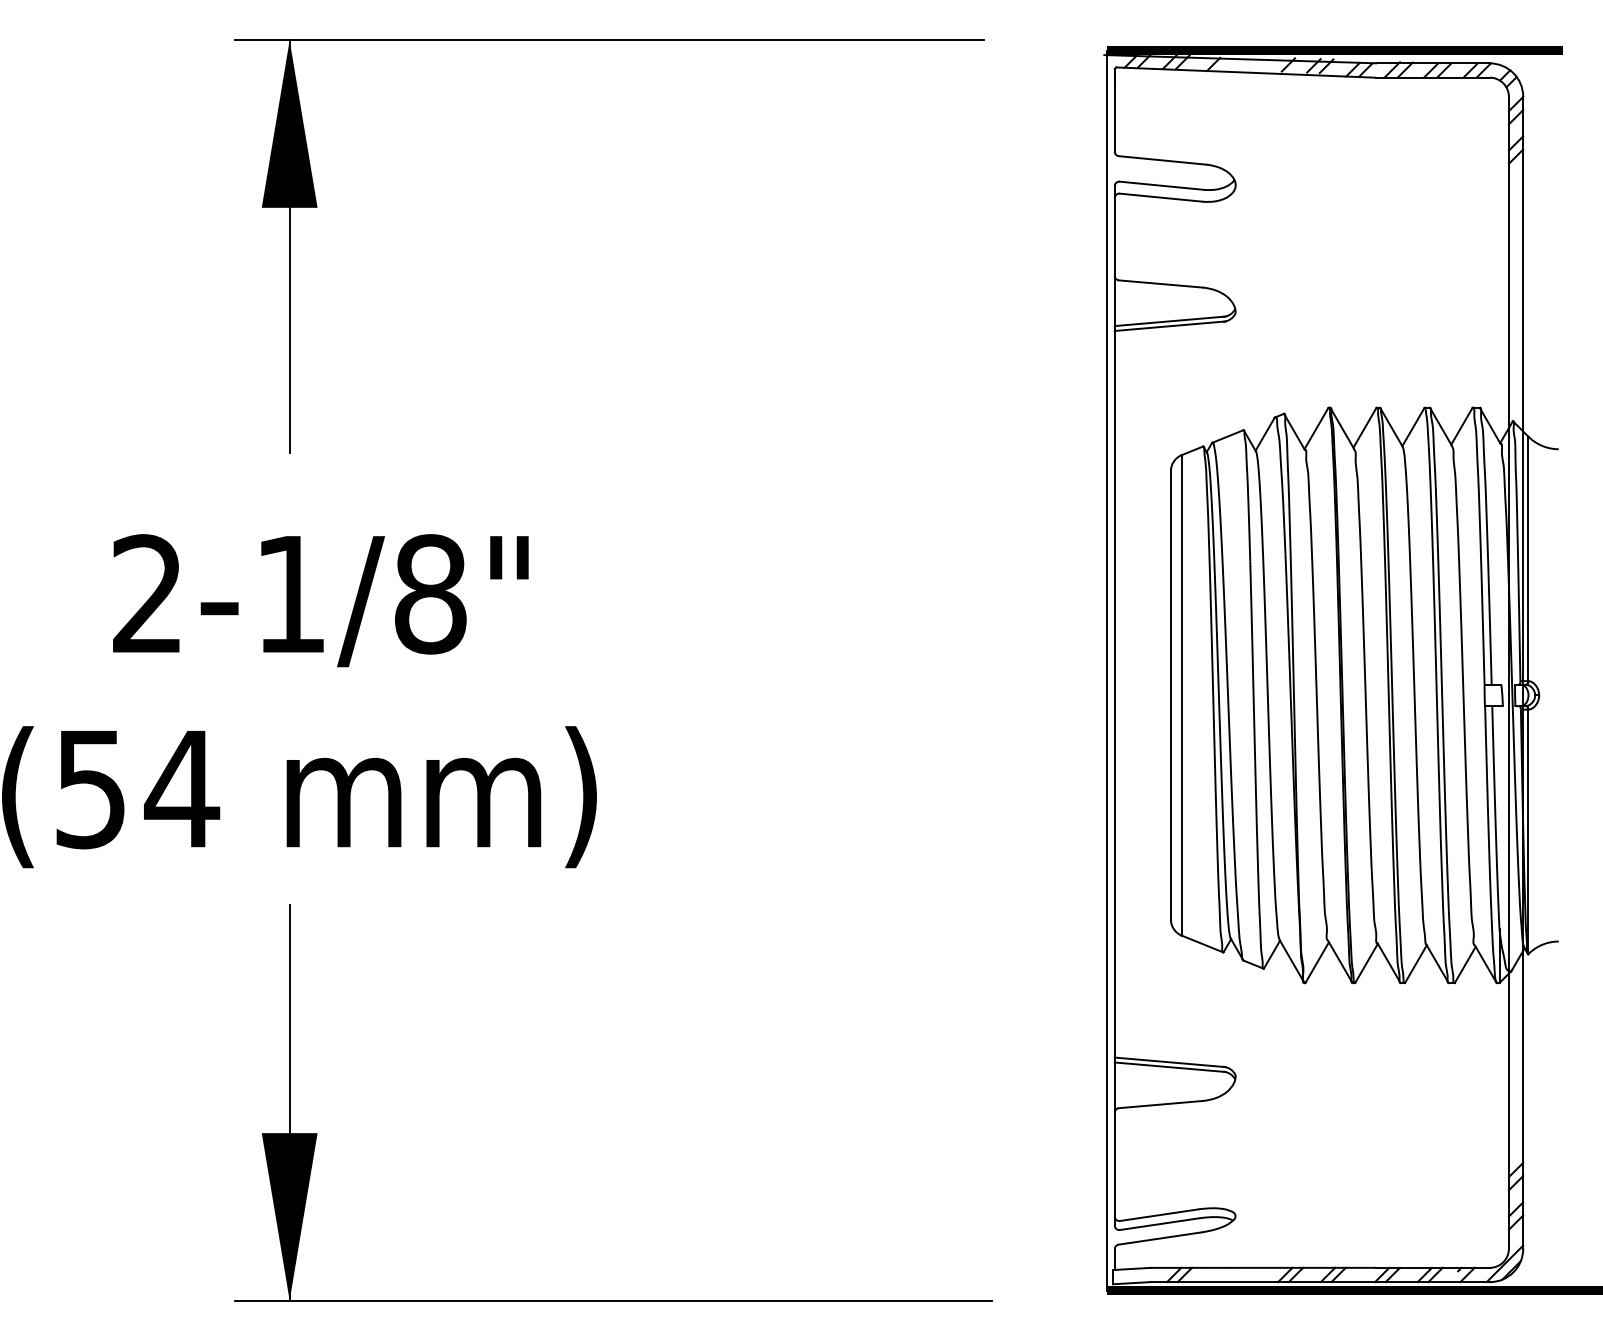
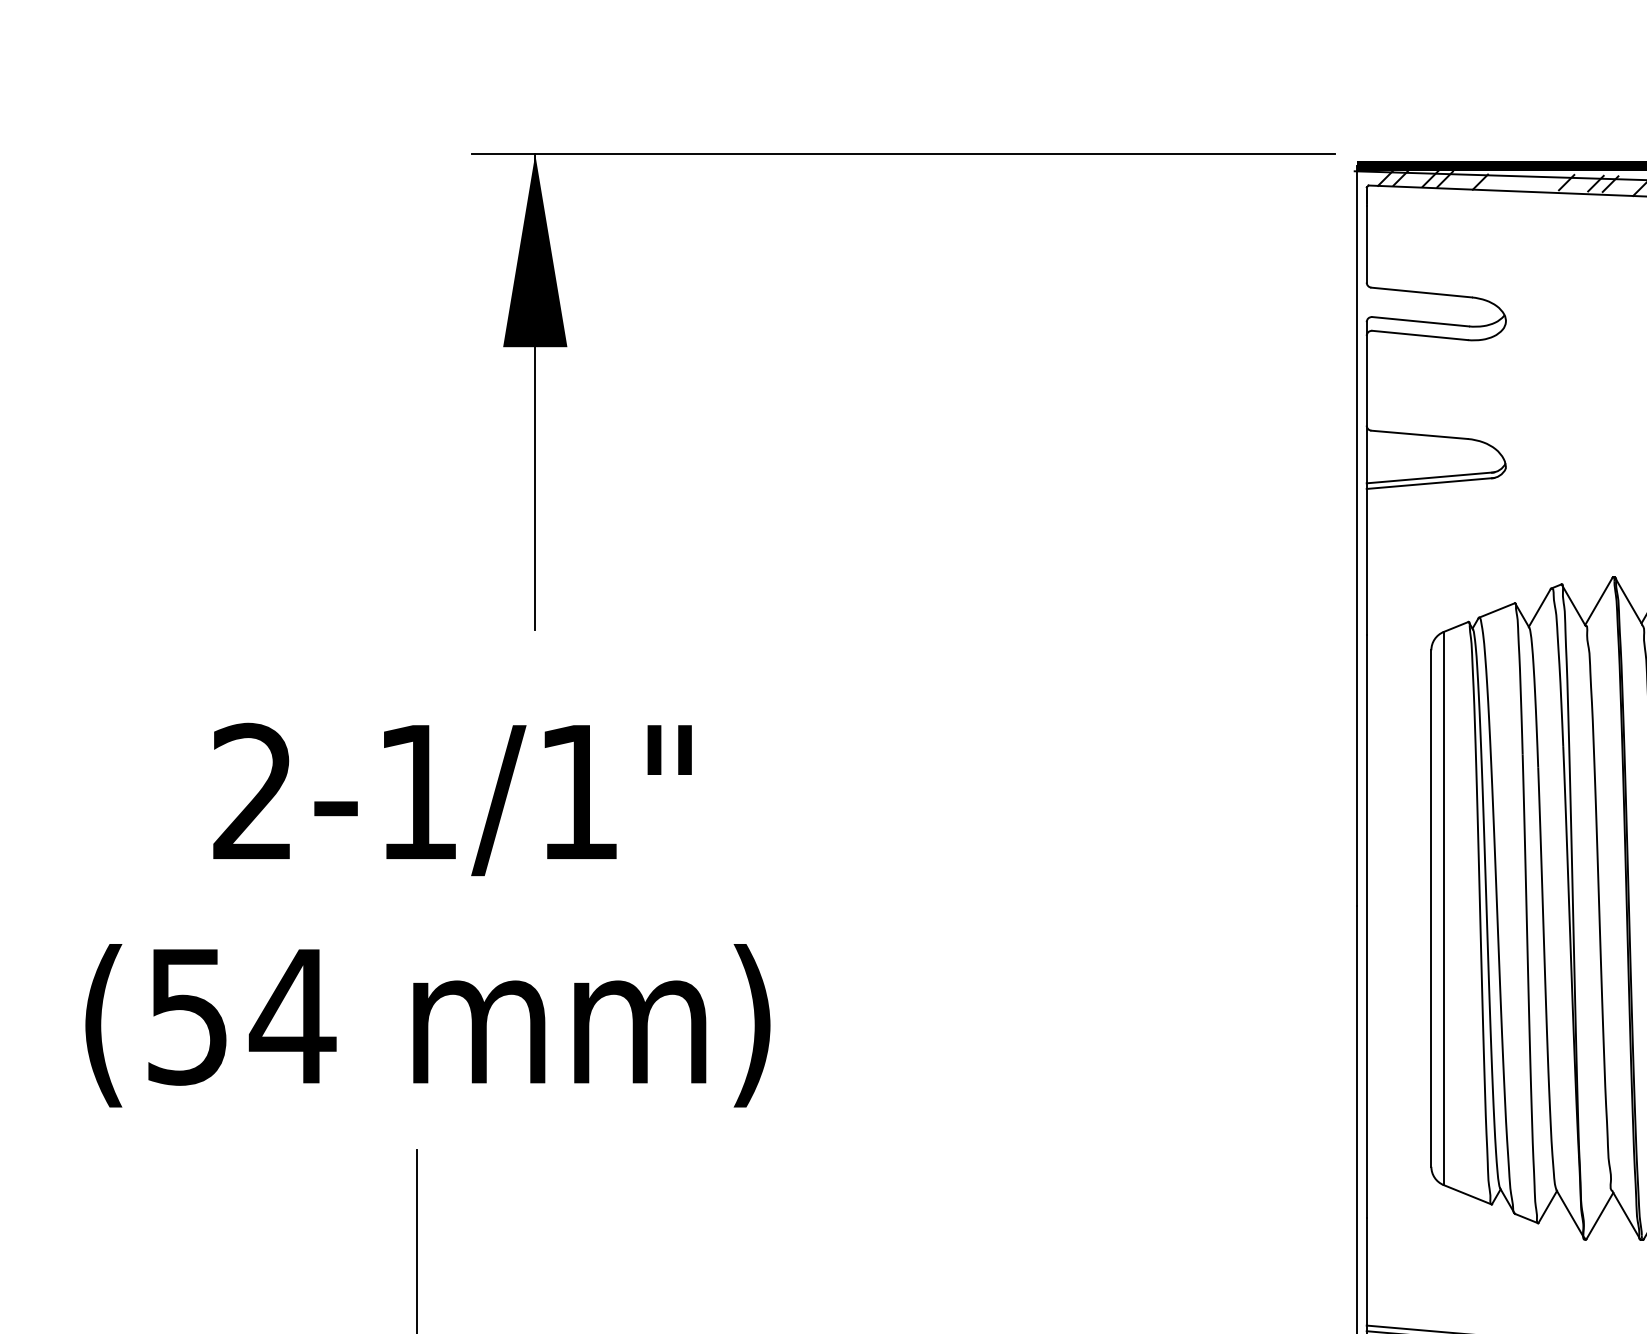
part: (609, 40) -> (903, 154), moved
text: (430, 594) -> (578, 792), 2-1/8" -> 2-1/1"

